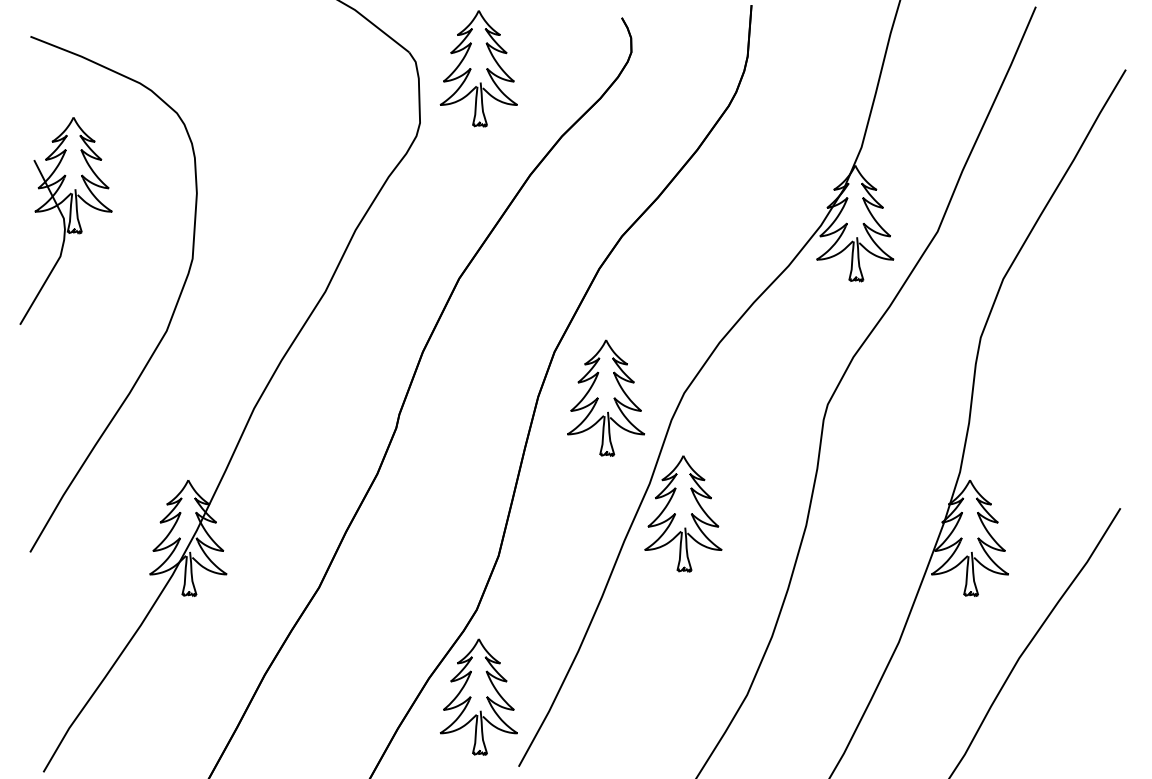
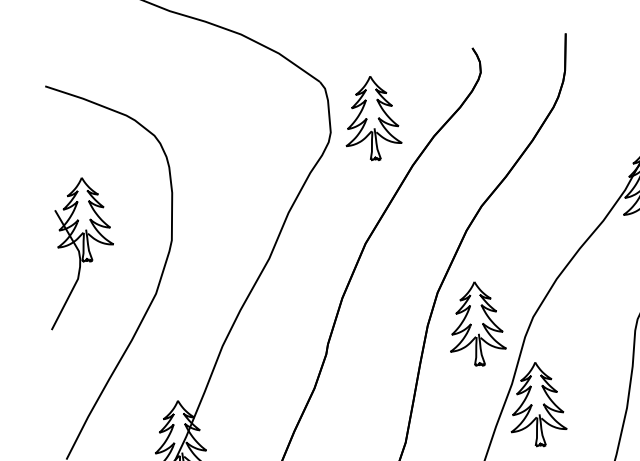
part: (478, 68) -> (372, 118), moved
part: (65, 220) -> (80, 252), moved

